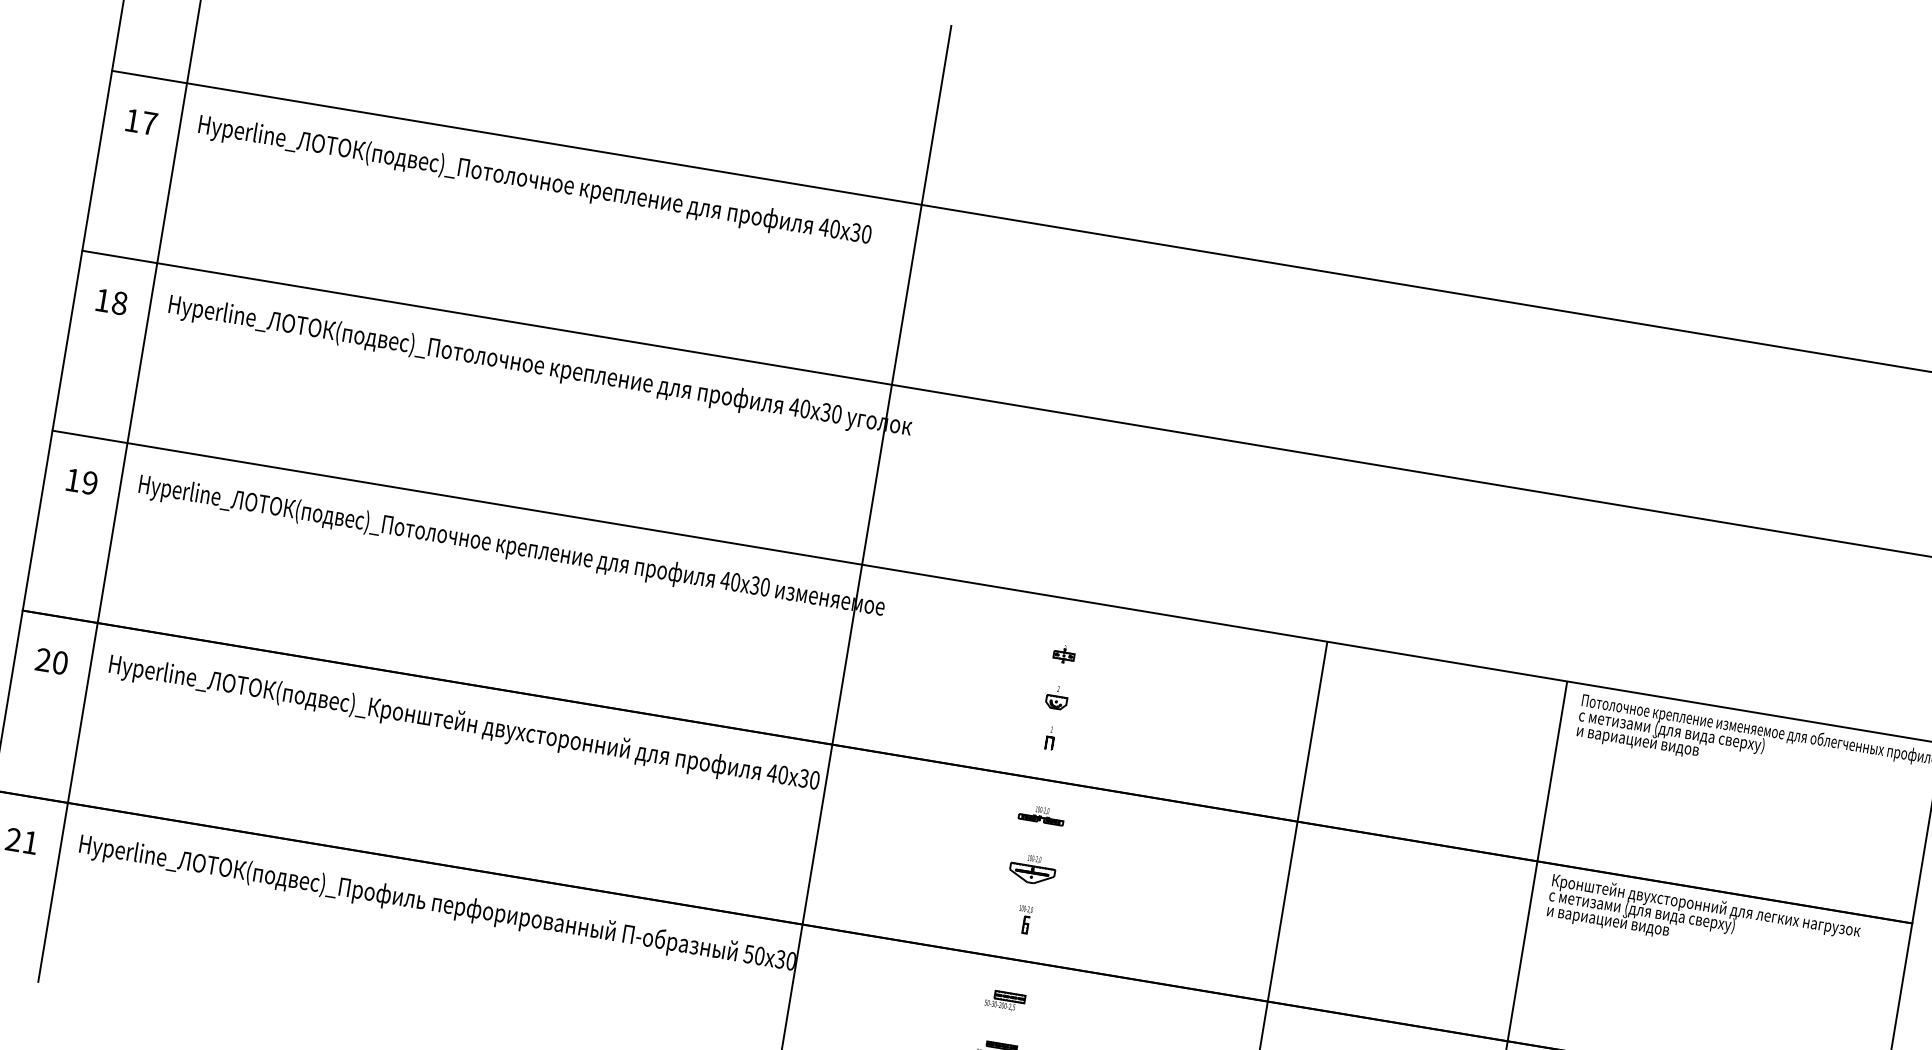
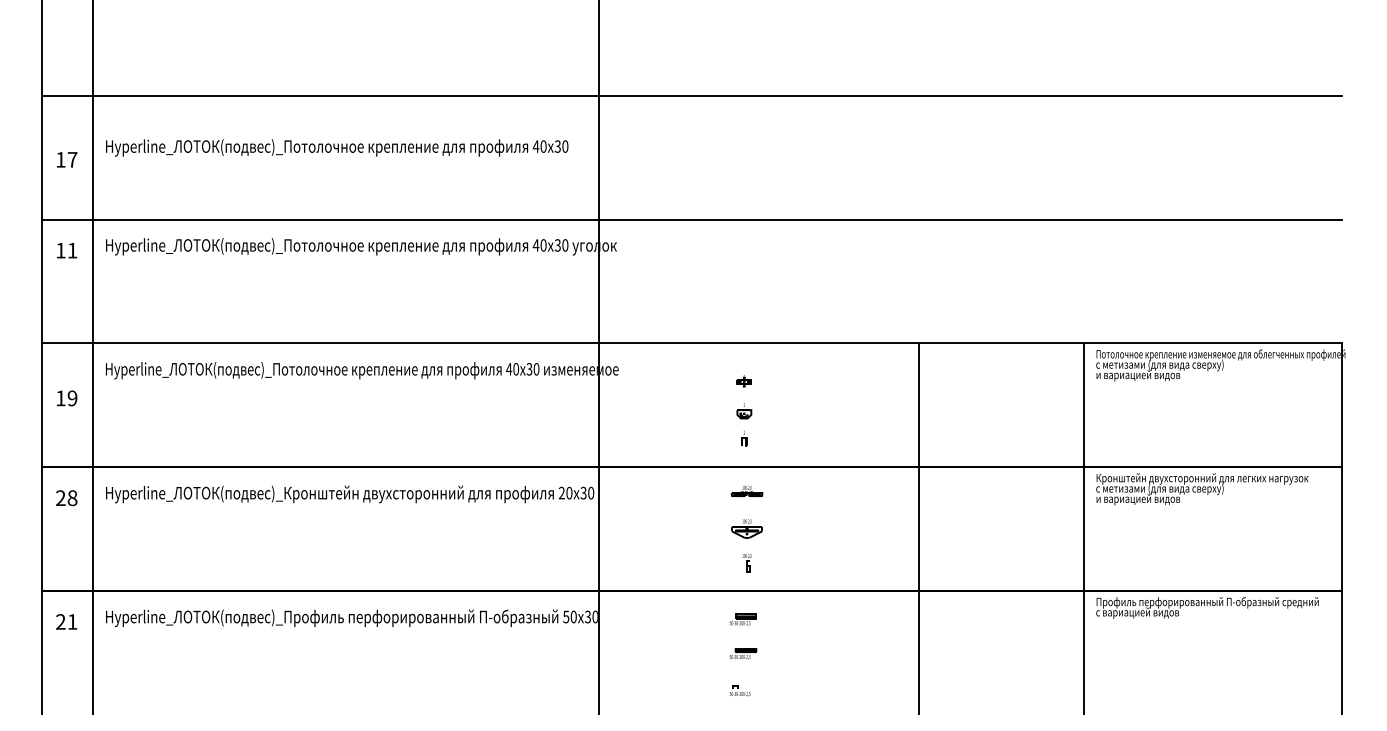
text: (142, 121) -> (67, 159), moved
text: (535, 180) -> (337, 147), moved
text: (119, 303) -> (72, 250), 18 -> 11
text: (82, 482) -> (67, 398), moved
text: (60, 661) -> (72, 497), 20 -> 28
text: (771, 772) -> (561, 492), 40 -> 20

